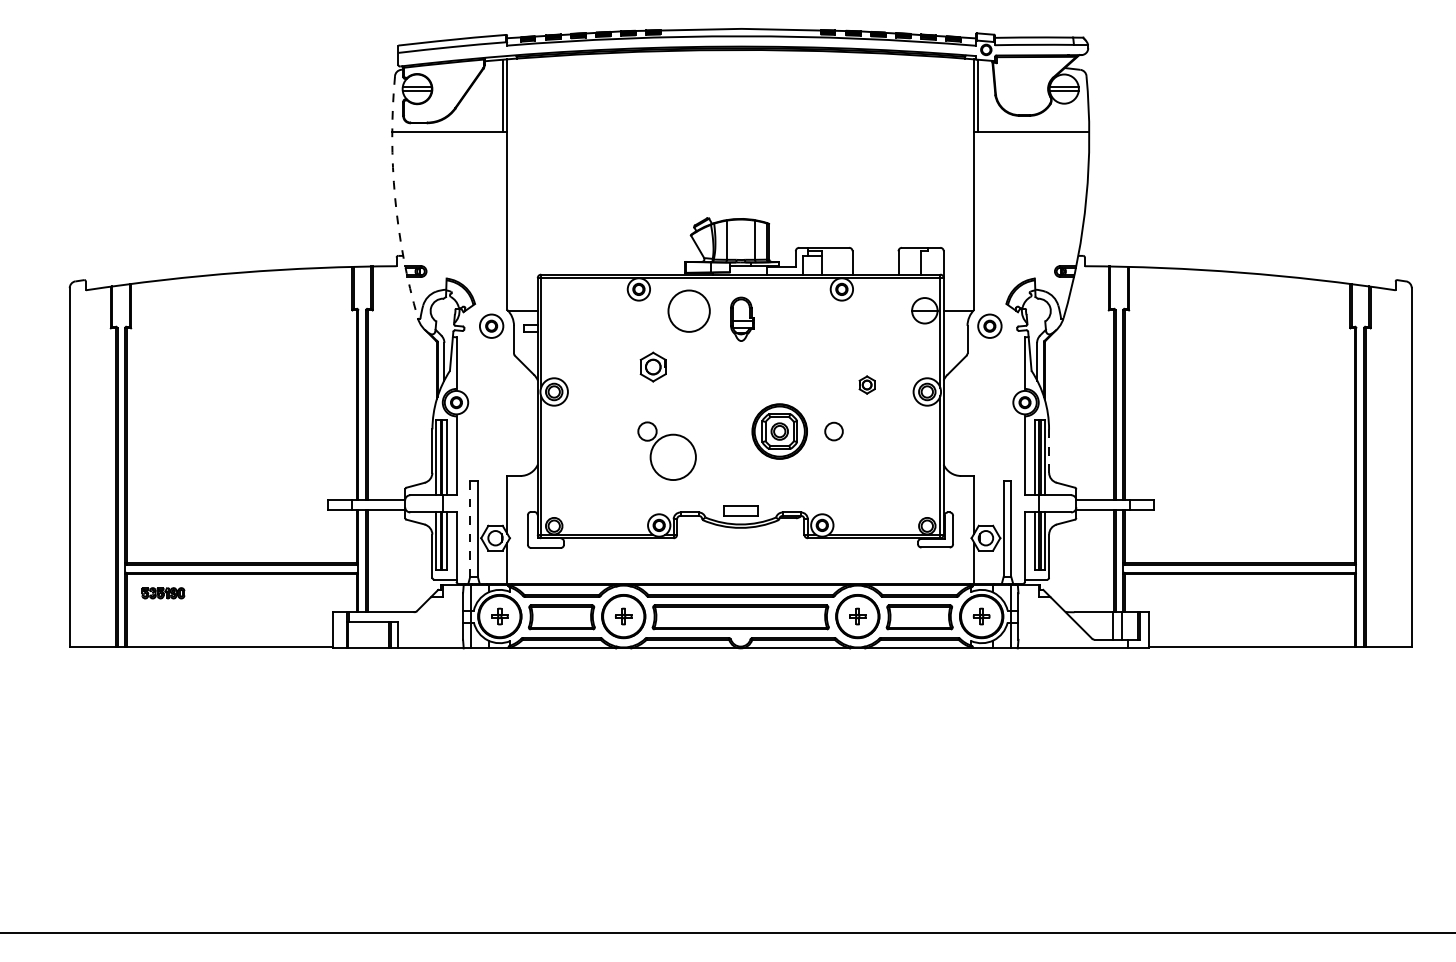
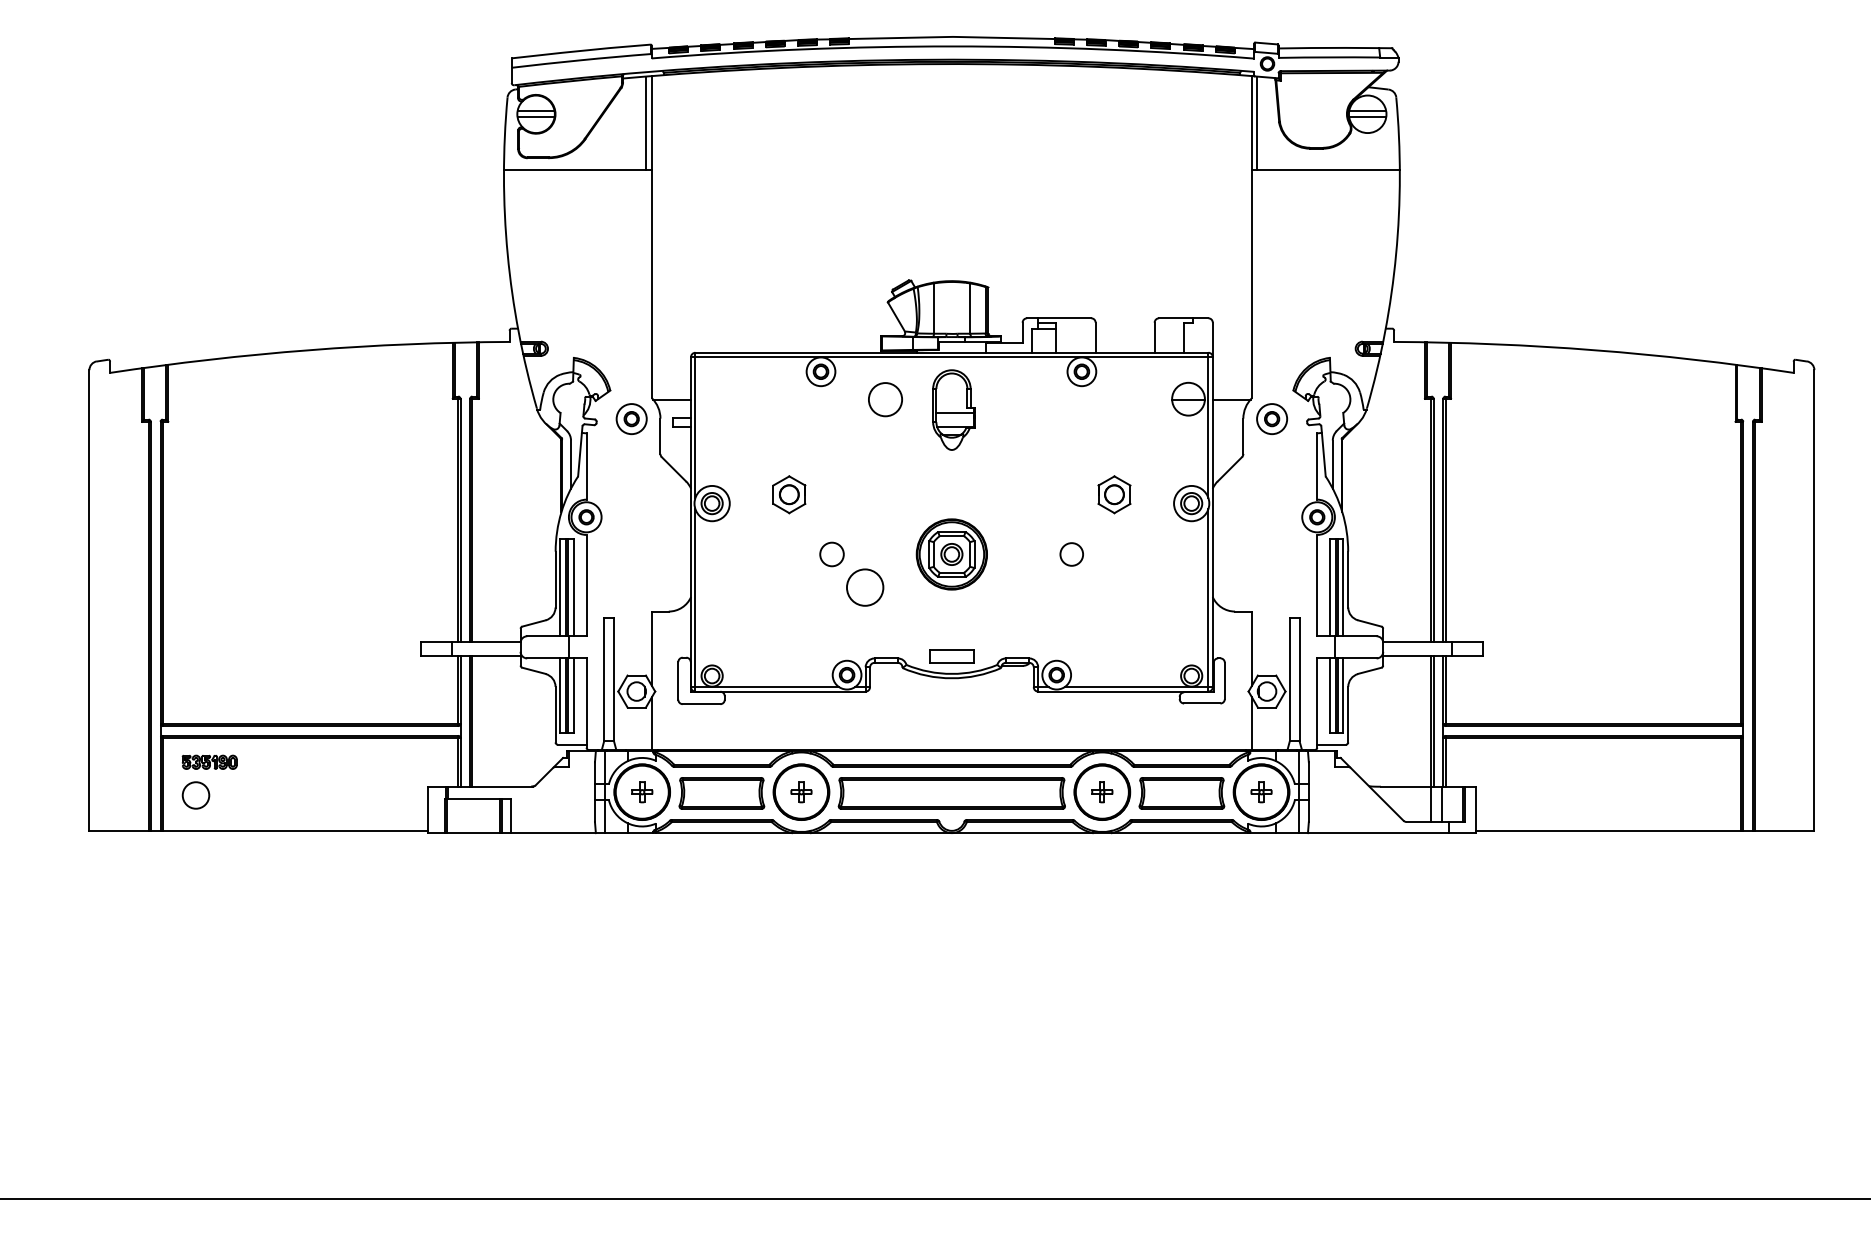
arc: (395, 198) -> (508, 254), dashed -> solid
circle: (688, 310) -> (884, 398), size x0.62
part: (742, 319) -> (954, 410), size x1.43
part: (652, 366) -> (788, 493), moved
part: (866, 384) -> (1113, 493), size x1.67
part: (779, 431) -> (951, 554), moved
line: (1049, 451) -> (1348, 580), dashed -> solid
circle: (673, 457) -> (865, 587), size x0.62
line: (470, 528) -> (604, 679), dashed -> solid
circle: (152, 618) -> (195, 794), added

